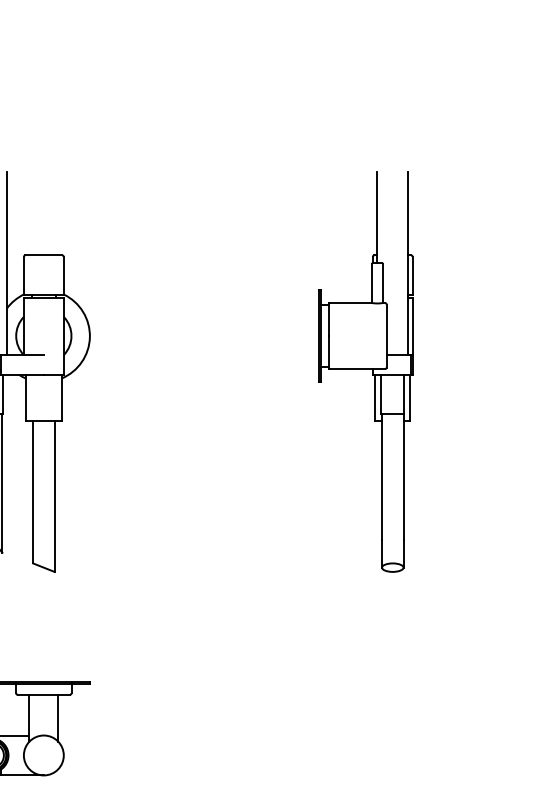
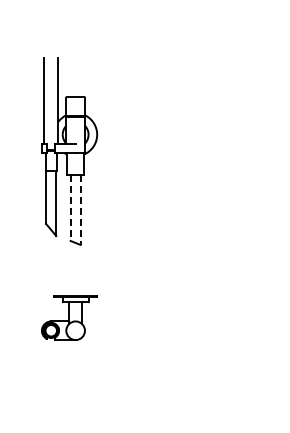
part: (364, 371) -> (225, 151), removed
line: (32, 493) -> (70, 208), solid -> dashed
line: (54, 498) -> (80, 210), solid -> dashed

